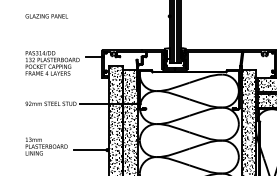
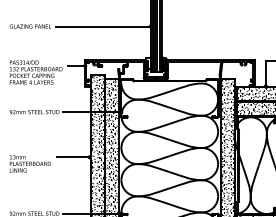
line: (120, 16) -> (102, 26), added
text: (45, 146) -> (29, 163), moved

